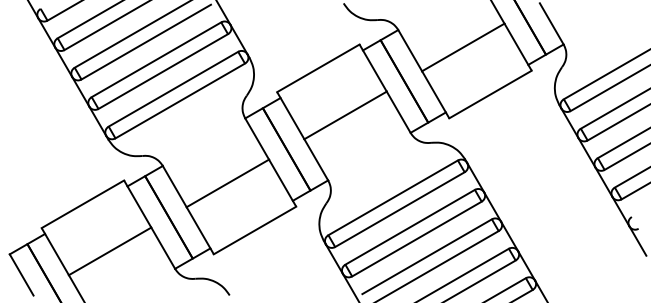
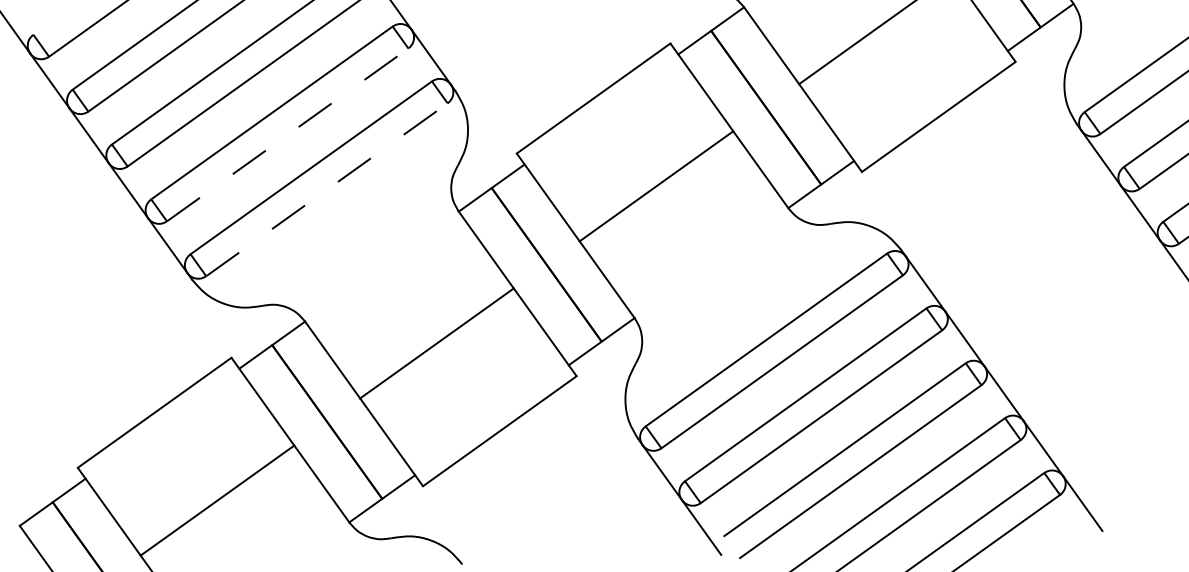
line: (163, 71) -> (288, 134), solid -> dashed
line: (180, 101) -> (327, 190), solid -> dashed

